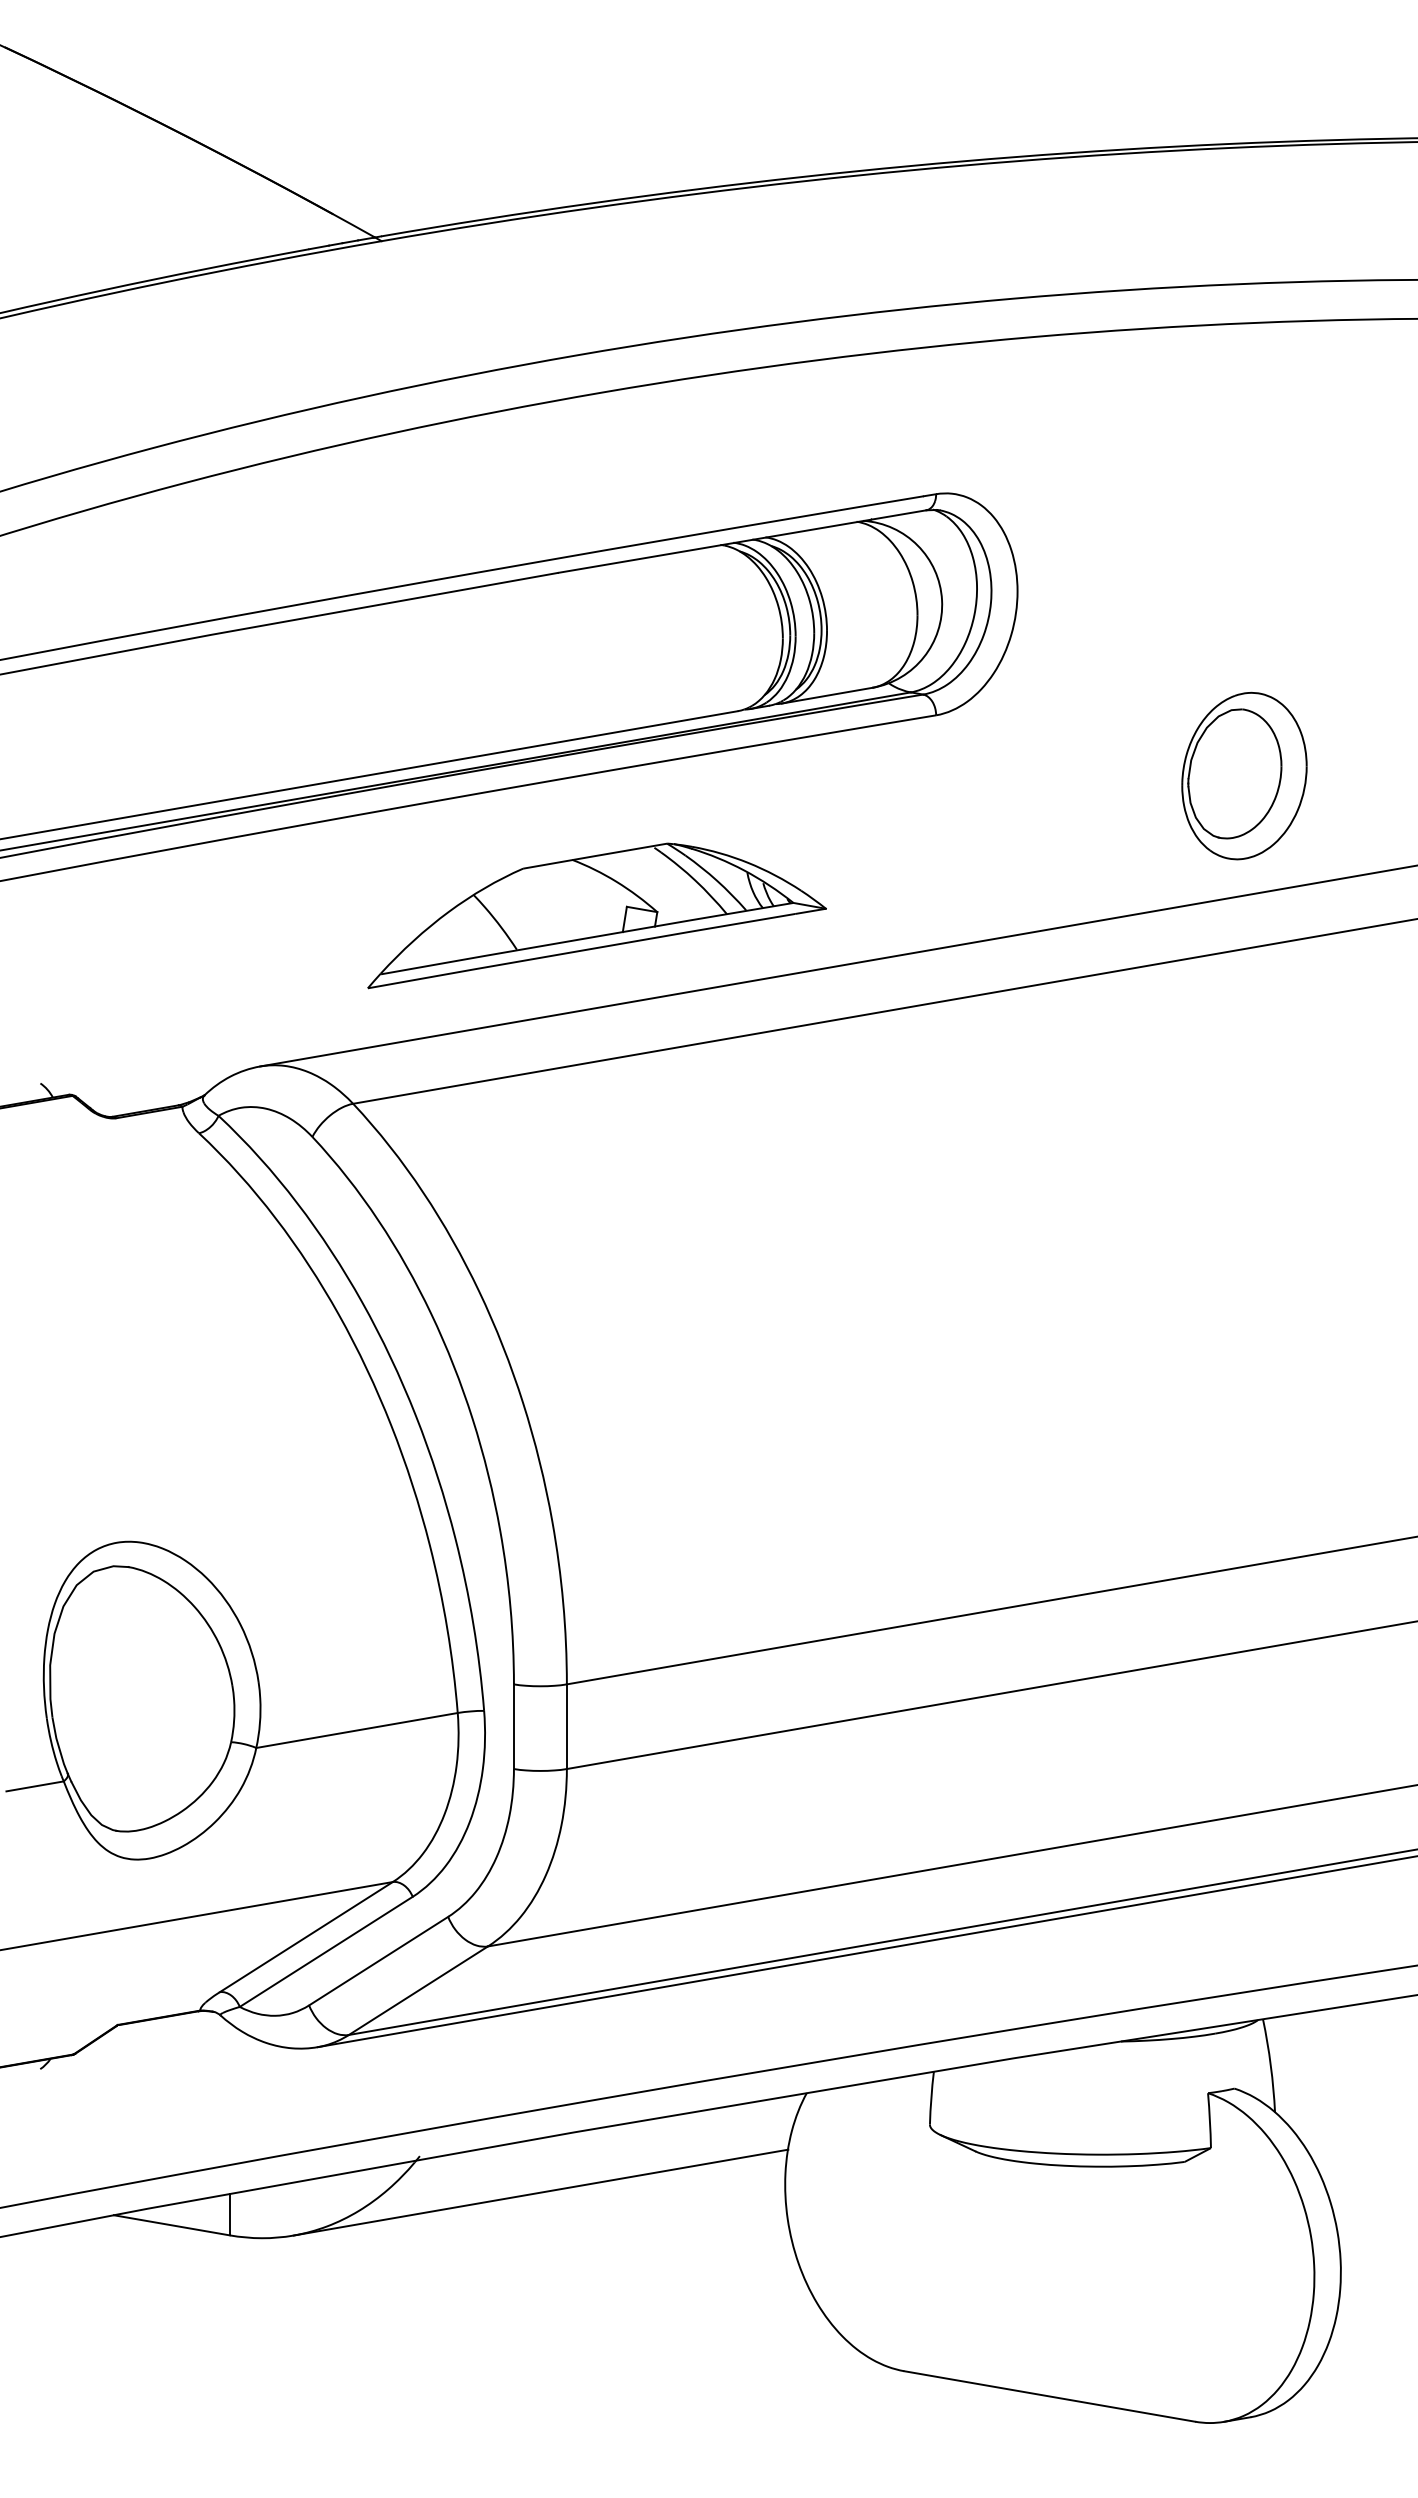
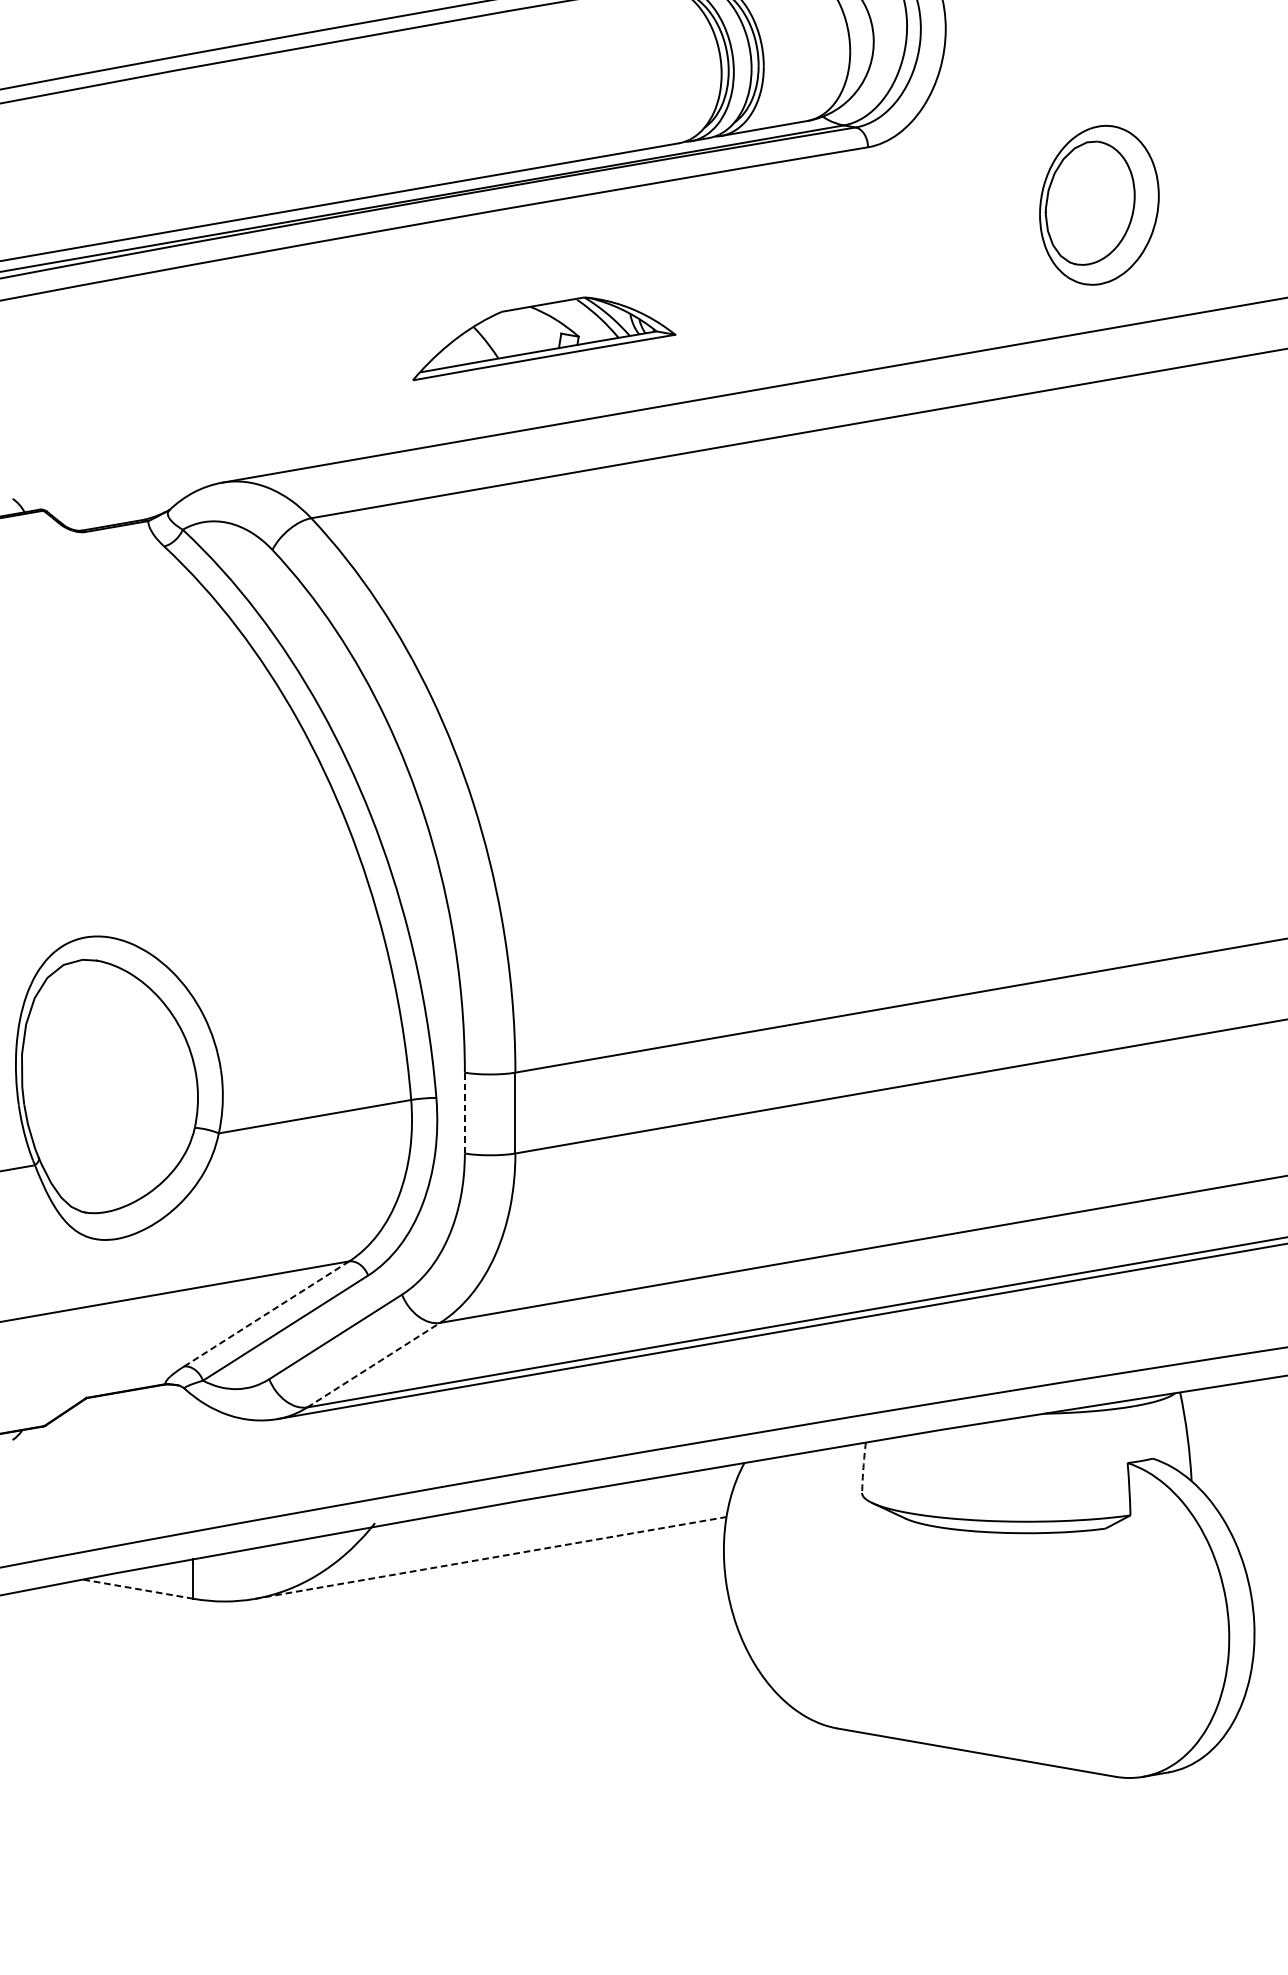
part: (1244, 775) -> (1099, 204), moved
part: (596, 915) -> (543, 338), size x0.6
line: (513, 1726) -> (464, 1112), solid -> dashed
line: (306, 1936) -> (266, 1313), solid -> dashed
line: (418, 1990) -> (373, 1364), solid -> dashed
arc: (931, 2098) -> (863, 1468), solid -> dashed
line: (541, 2192) -> (491, 1557), solid -> dashed
line: (171, 2225) -> (137, 1589), solid -> dashed

